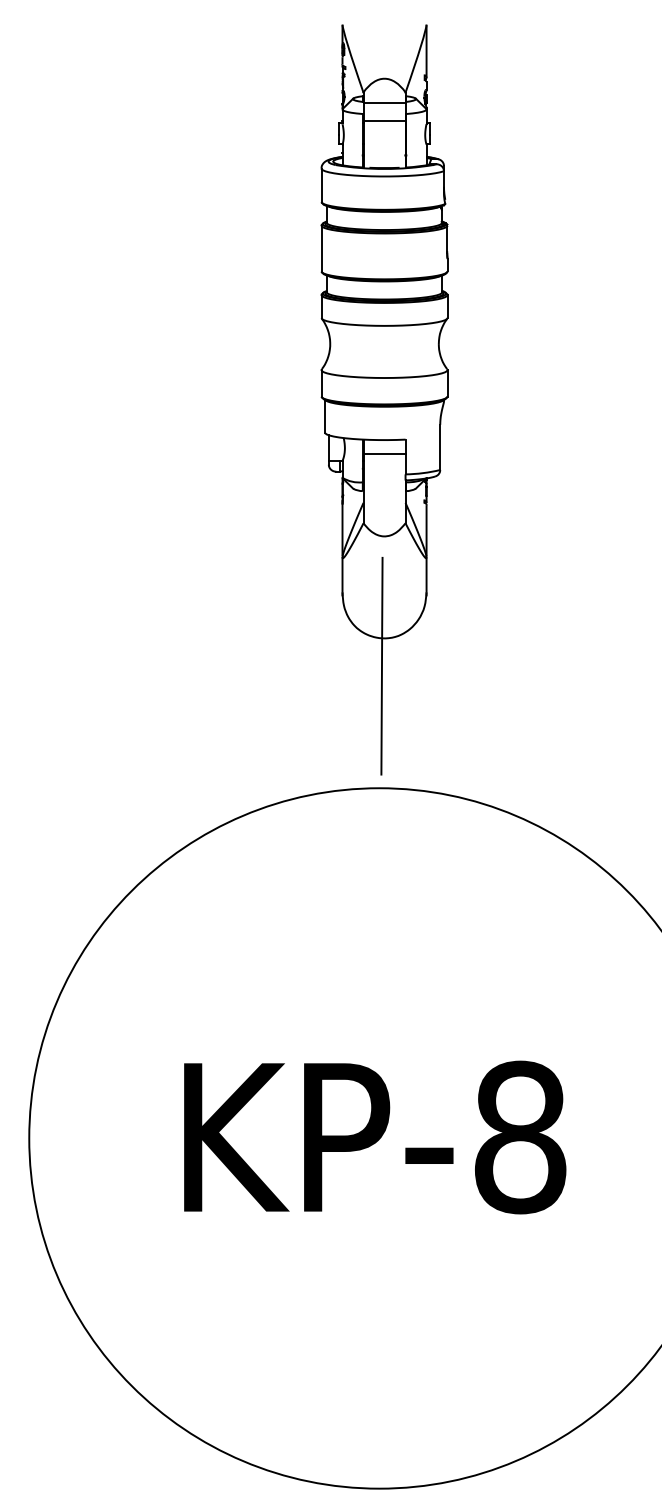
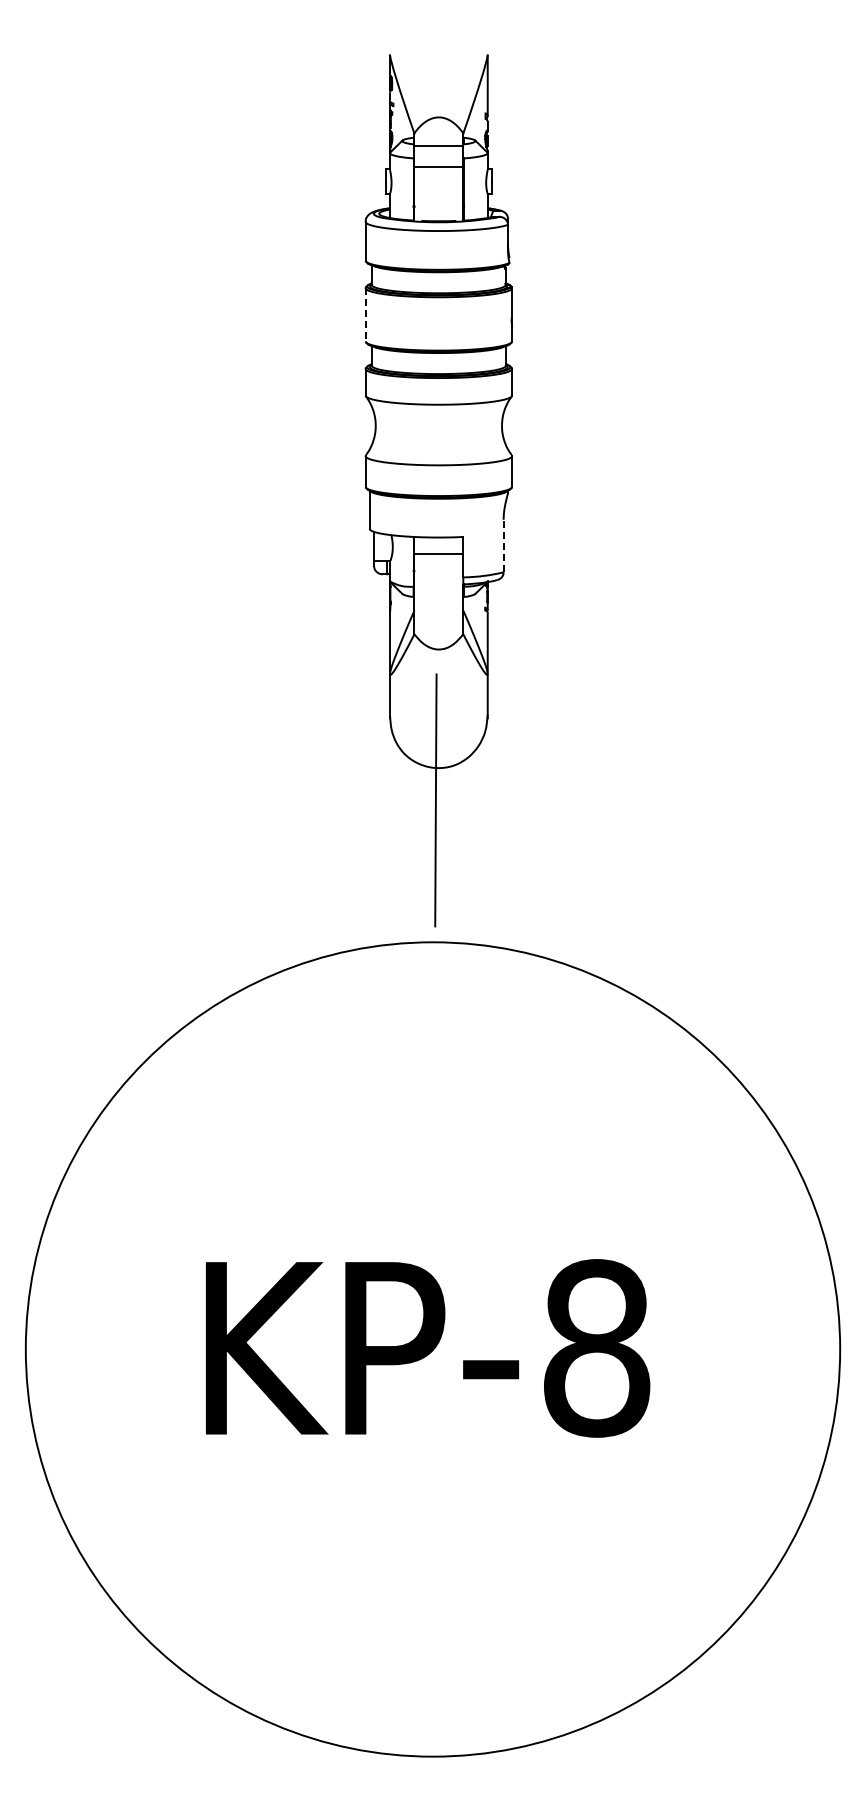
line: (321, 248) -> (365, 314), solid -> dashed
line: (440, 446) -> (503, 545), solid -> dashed

